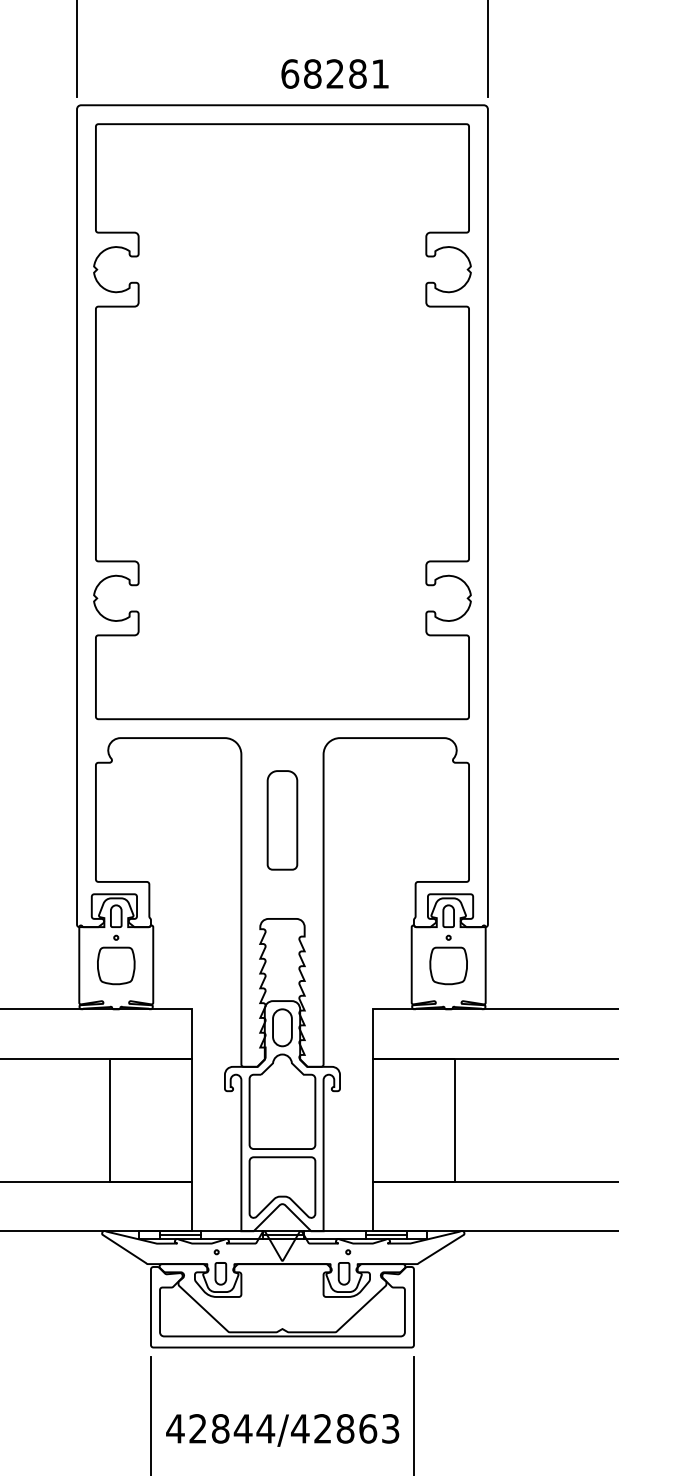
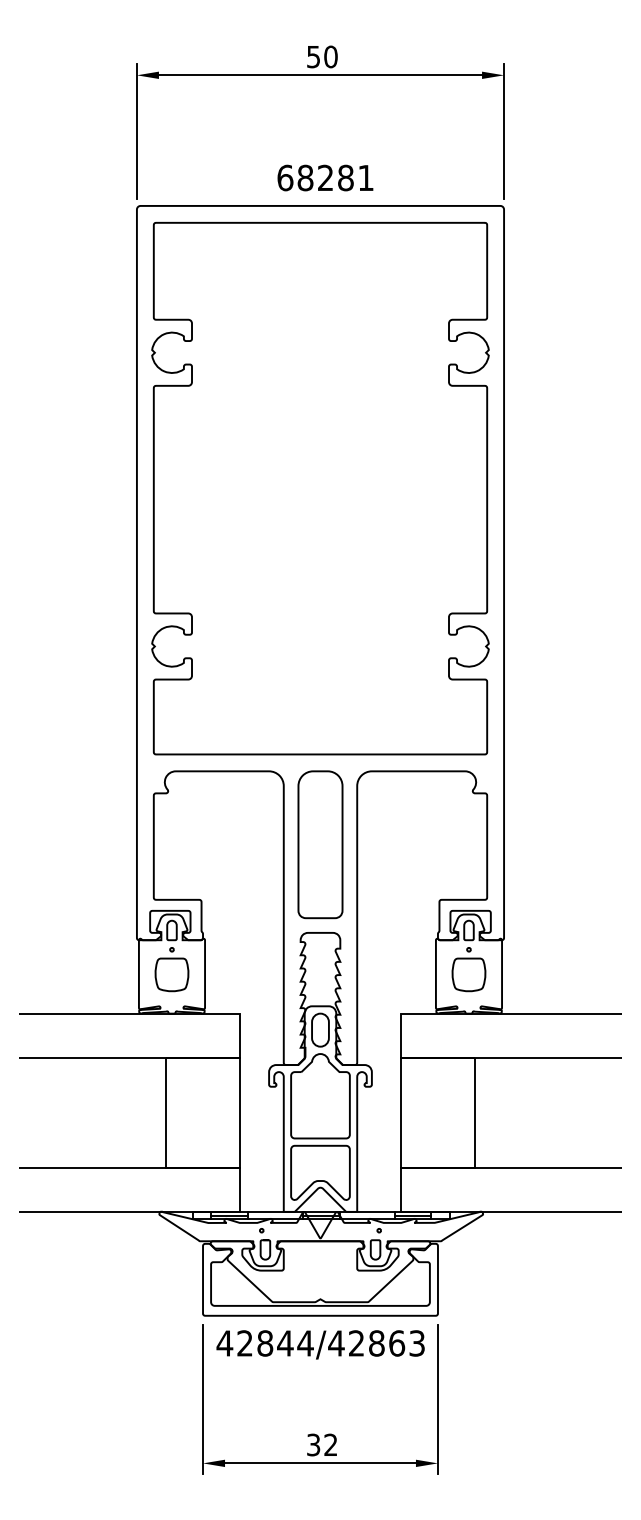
text: (335, 73) -> (325, 177), moved
part: (282, 819) -> (320, 844), size x1.67
text: (282, 1430) -> (320, 1344), moved

